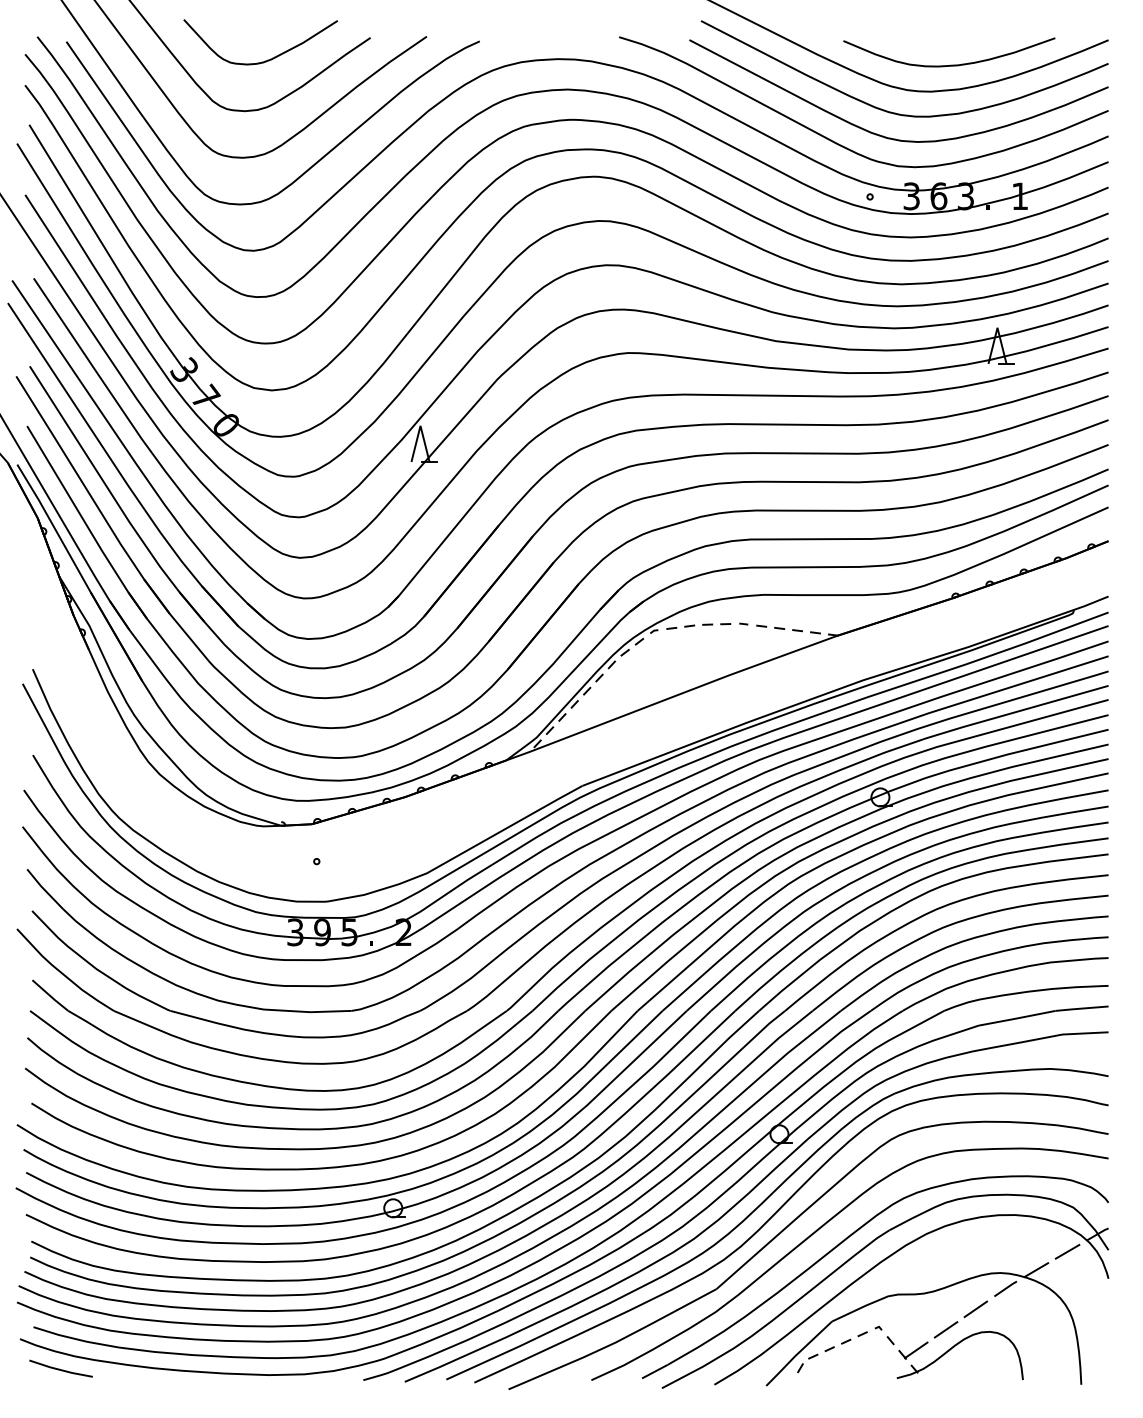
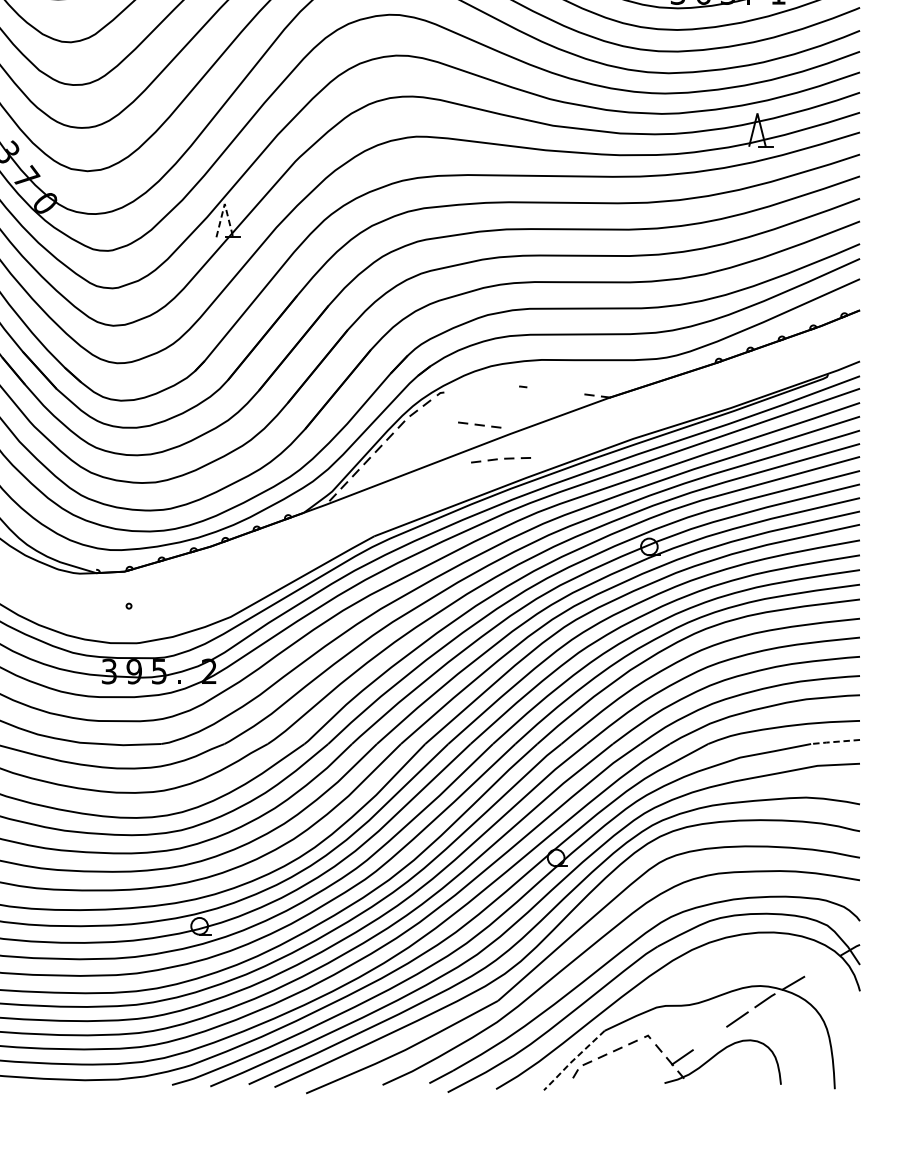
line: (420, 425) -> (224, 203), solid -> dashed
part: (698, 626) -> (500, 460), moved
part: (779, 628) -> (479, 425), moved
line: (1080, 1008) -> (834, 741), solid -> dashed
line: (1067, 1251) -> (822, 966), removed
line: (945, 1329) -> (709, 1038), removed
line: (797, 1354) -> (572, 1061), solid -> dashed

